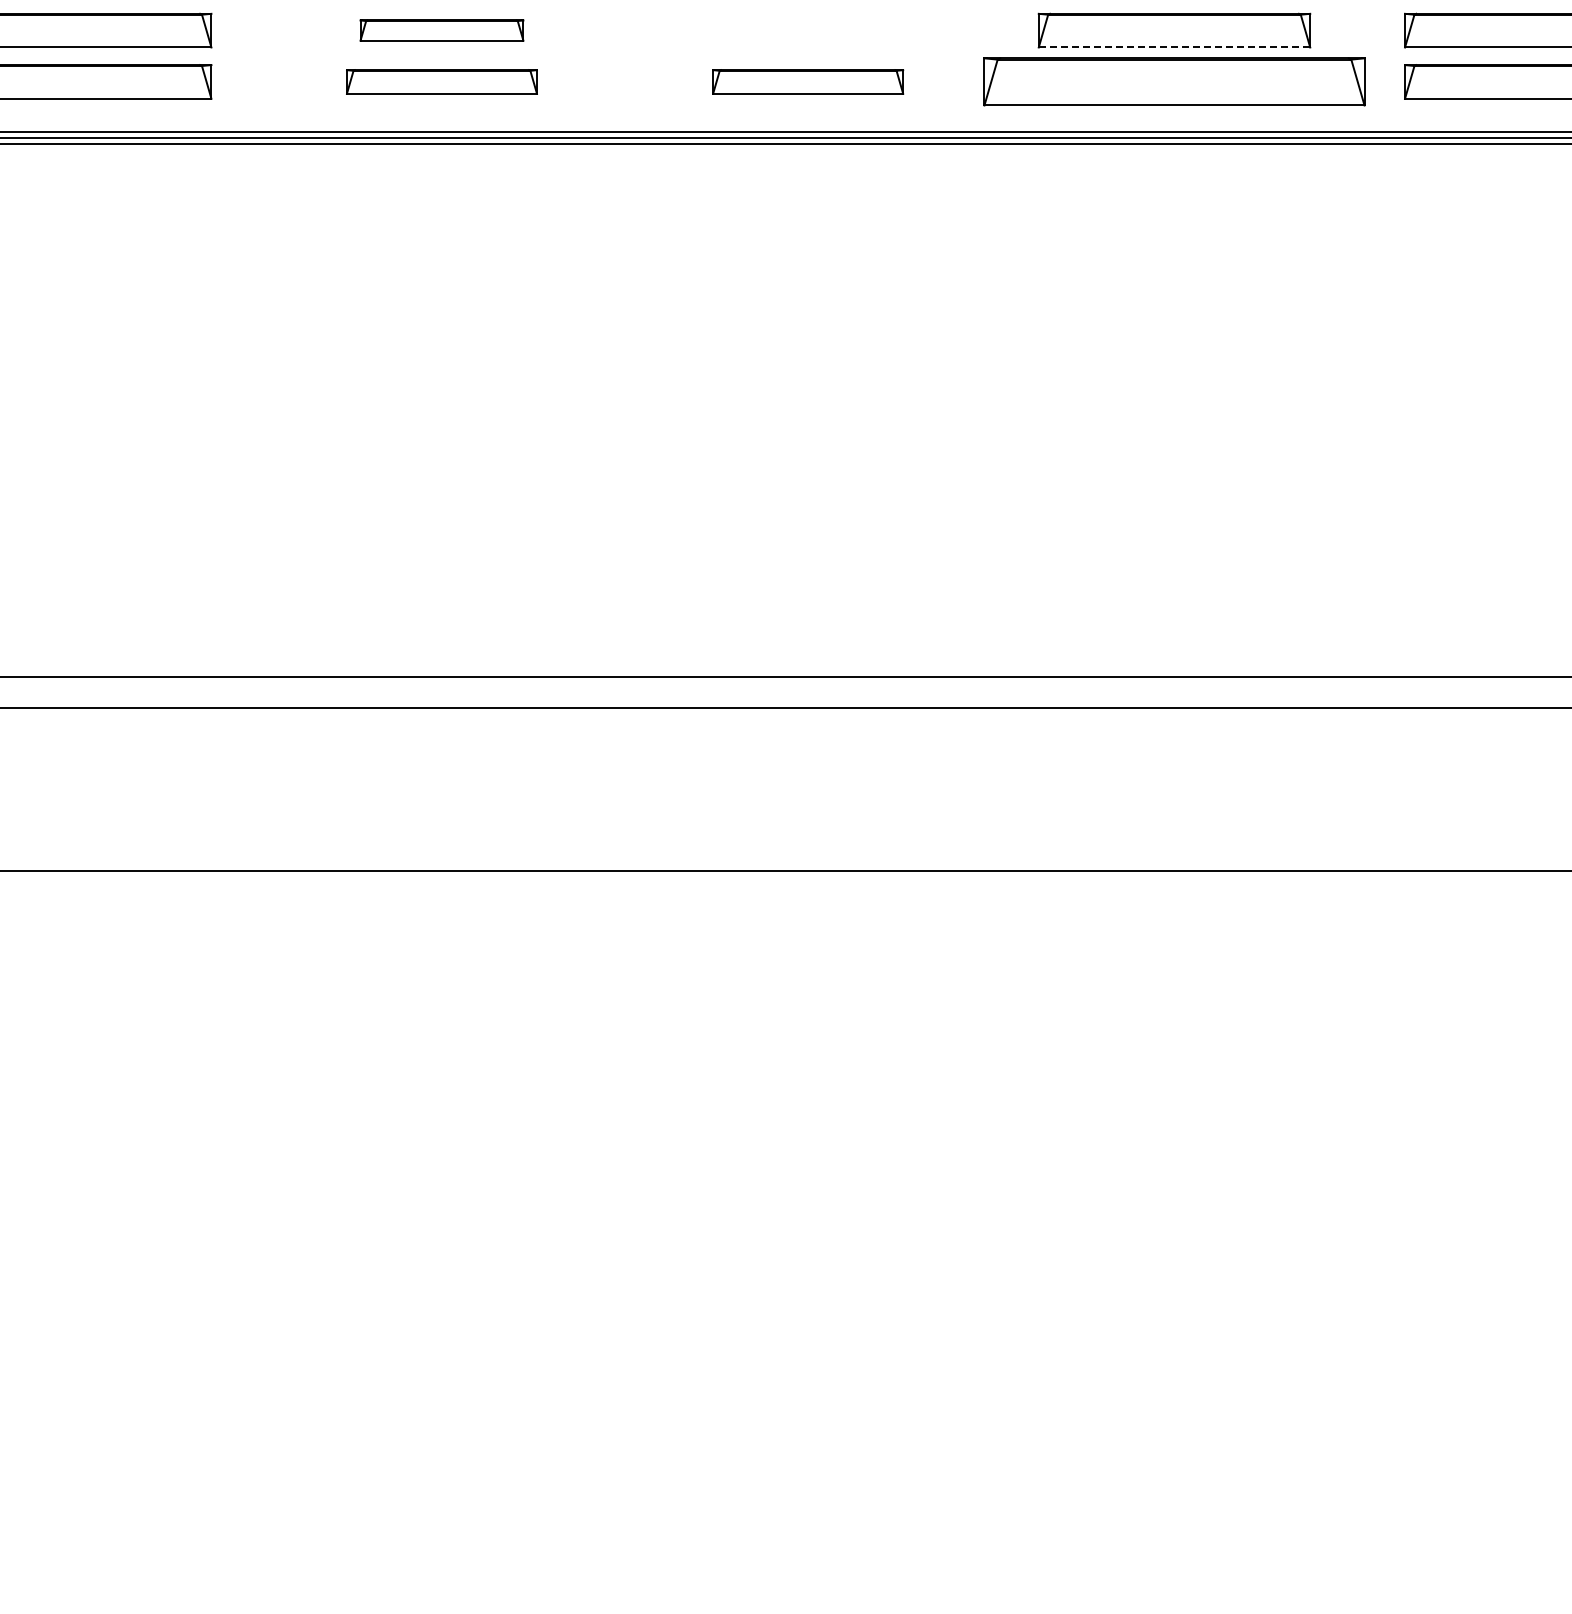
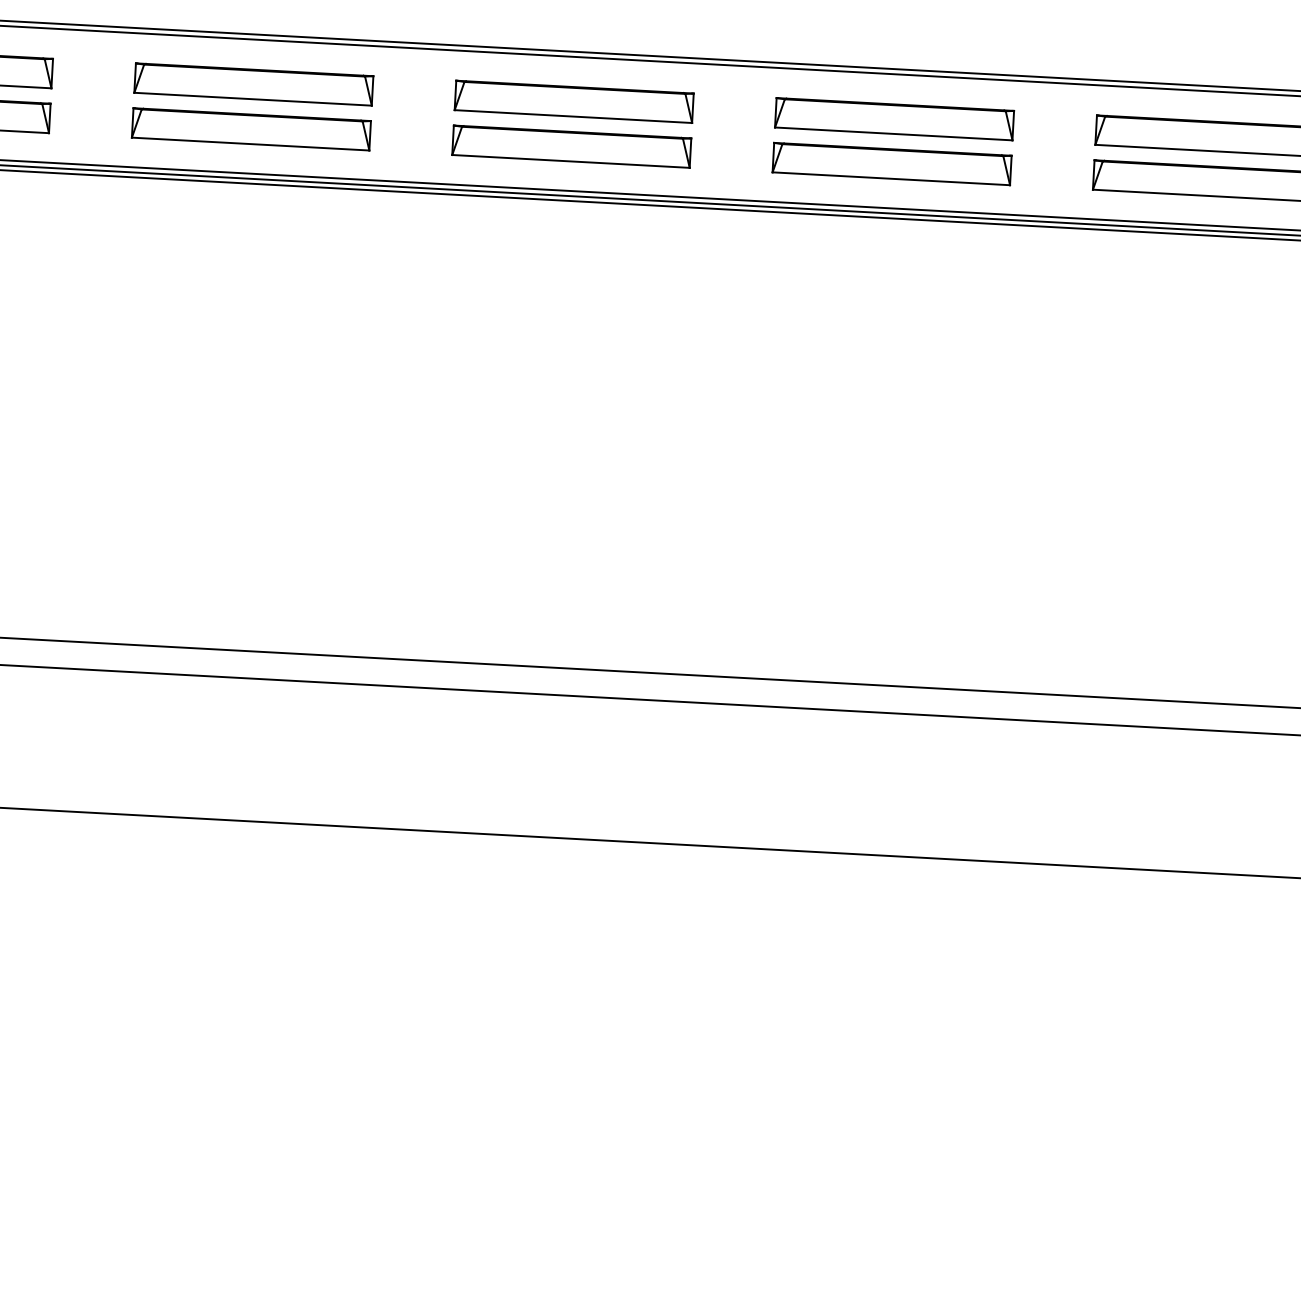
part: (441, 30) -> (253, 84), size x1.67
part: (807, 30) -> (573, 101), added
line: (1174, 47) -> (893, 133), dashed -> solid
part: (441, 81) -> (251, 128), size x1.43
part: (807, 81) -> (571, 146), size x1.43
part: (1174, 81) -> (892, 163), size x0.71

